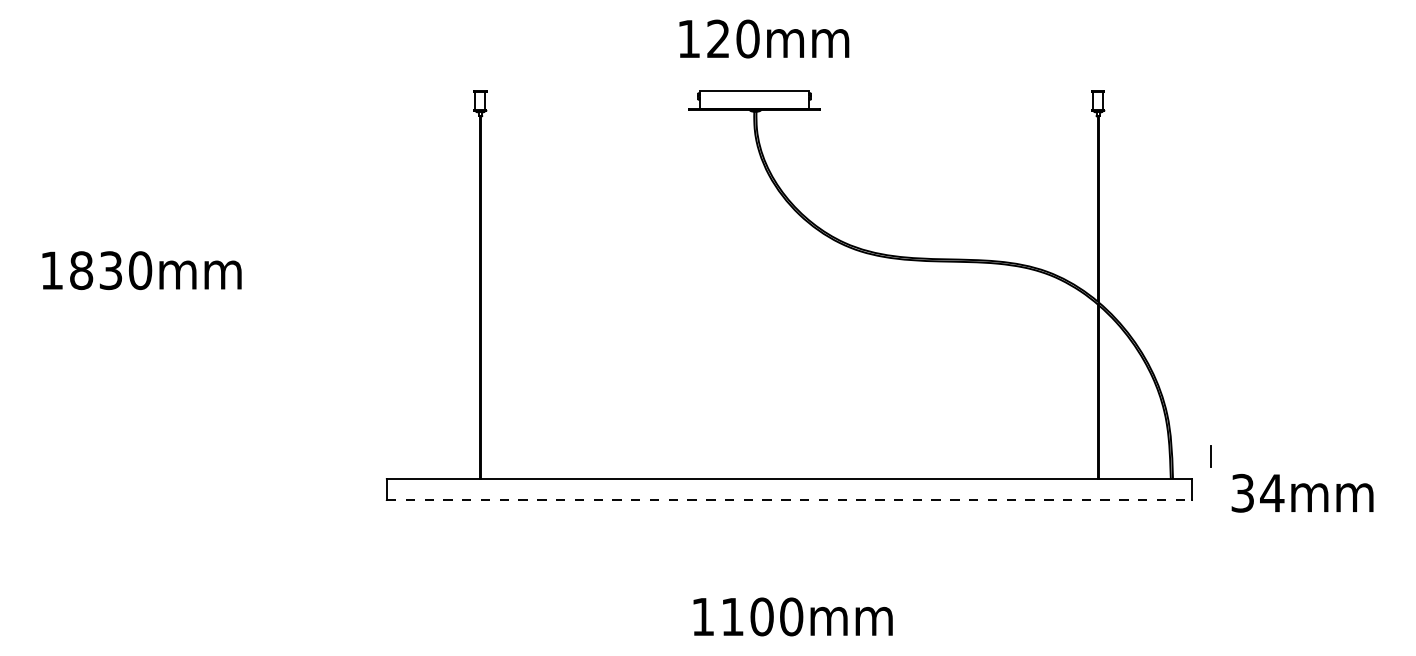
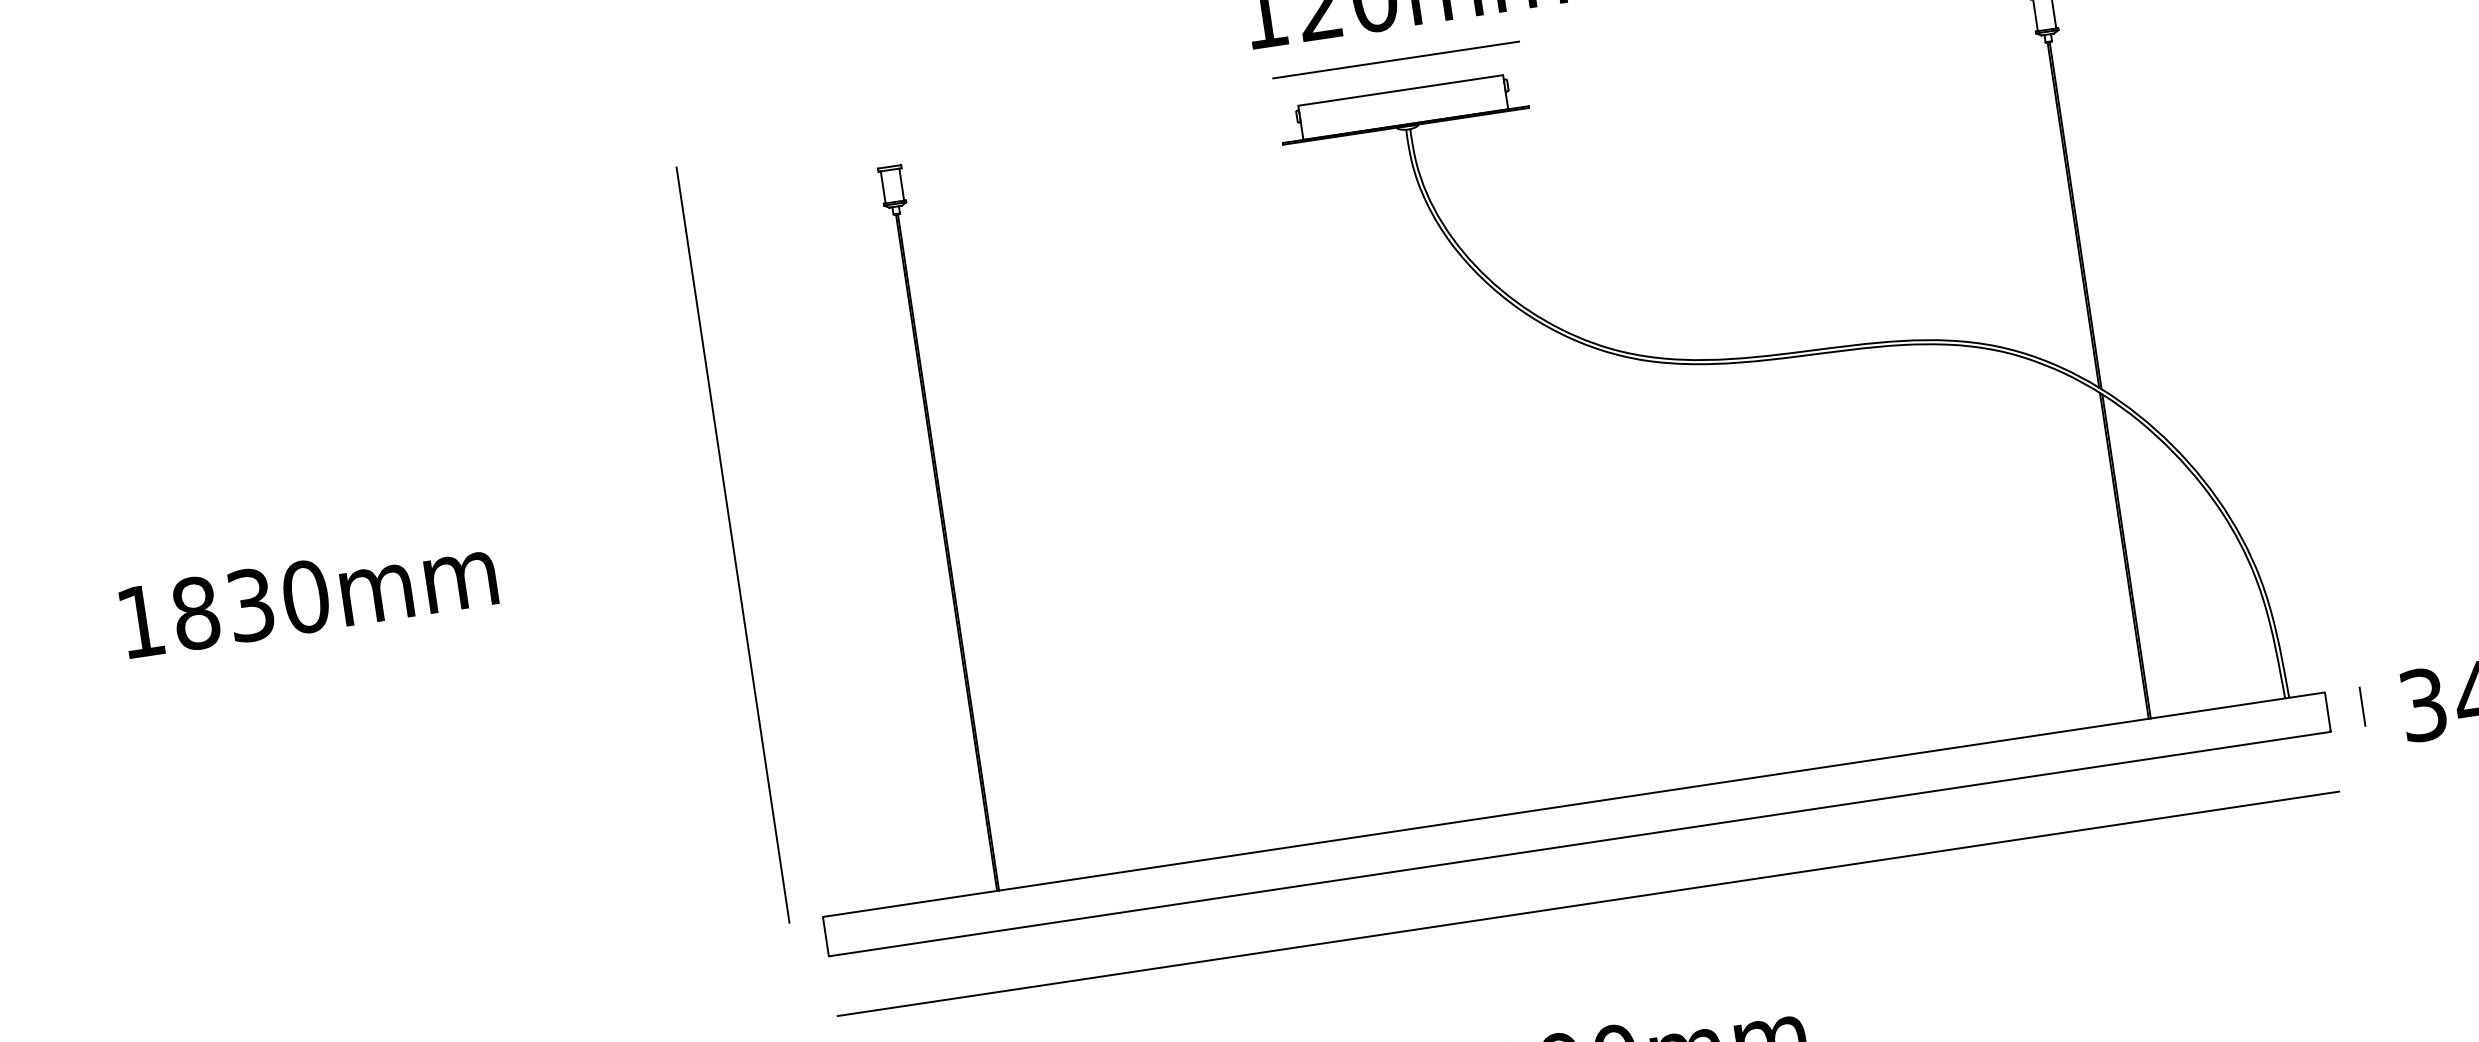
line: (754, 73) -> (1395, 58), added
line: (368, 276) -> (732, 544), added
line: (1210, 456) -> (2362, 706), moved
line: (789, 500) -> (1580, 844), dashed -> solid
line: (788, 532) -> (1587, 904), added

